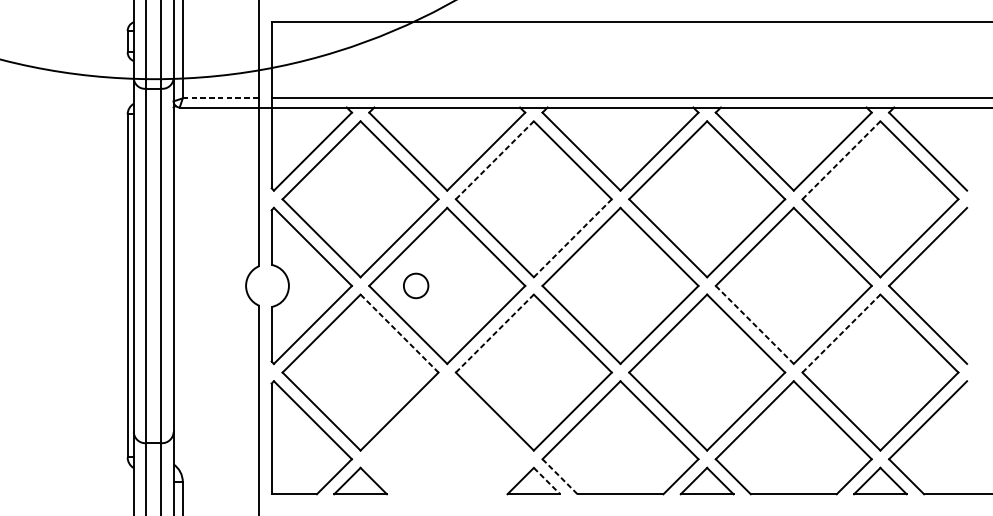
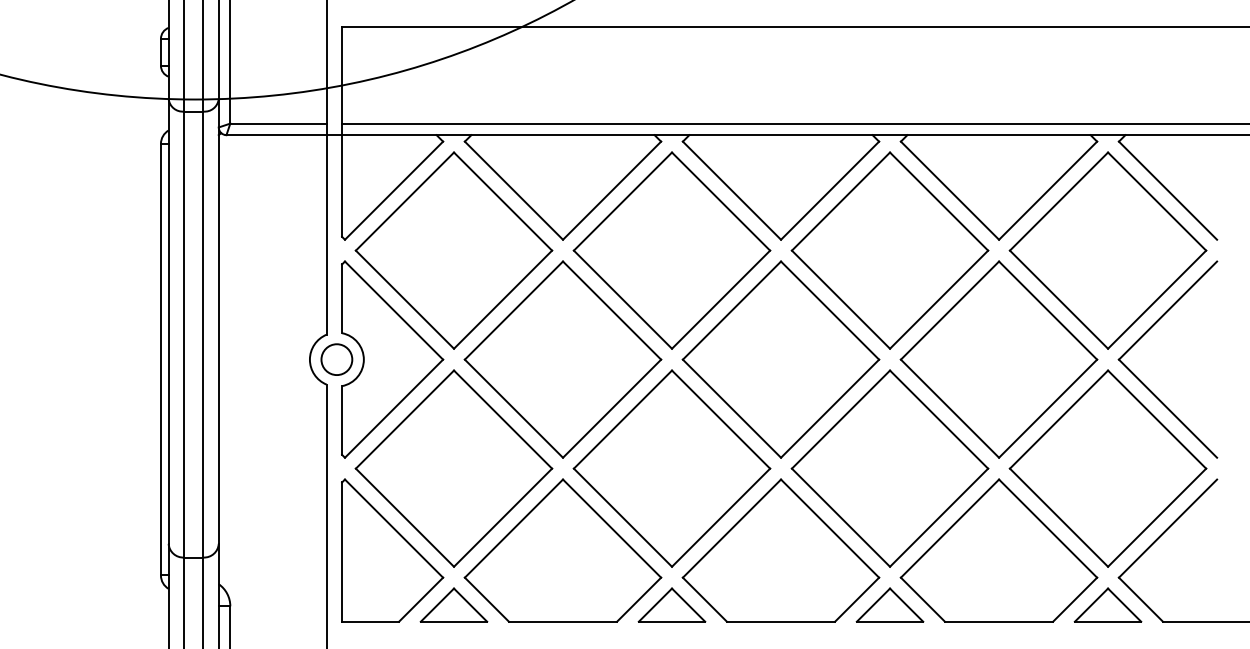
line: (221, 98) -> (279, 123), dashed -> solid
line: (495, 160) -> (623, 201), dashed -> solid
line: (841, 160) -> (1059, 201), dashed -> solid
line: (573, 238) -> (721, 299), dashed -> solid
circle: (415, 285) -> (336, 359), moved
line: (755, 325) -> (950, 409), dashed -> solid
line: (399, 333) -> (503, 419), dashed -> solid
line: (495, 333) -> (623, 419), dashed -> solid
line: (841, 333) -> (1059, 419), dashed -> solid
part: (446, 437) -> (562, 550), added
line: (560, 477) -> (705, 600), dashed -> solid
line: (546, 481) -> (688, 605), dashed -> solid

